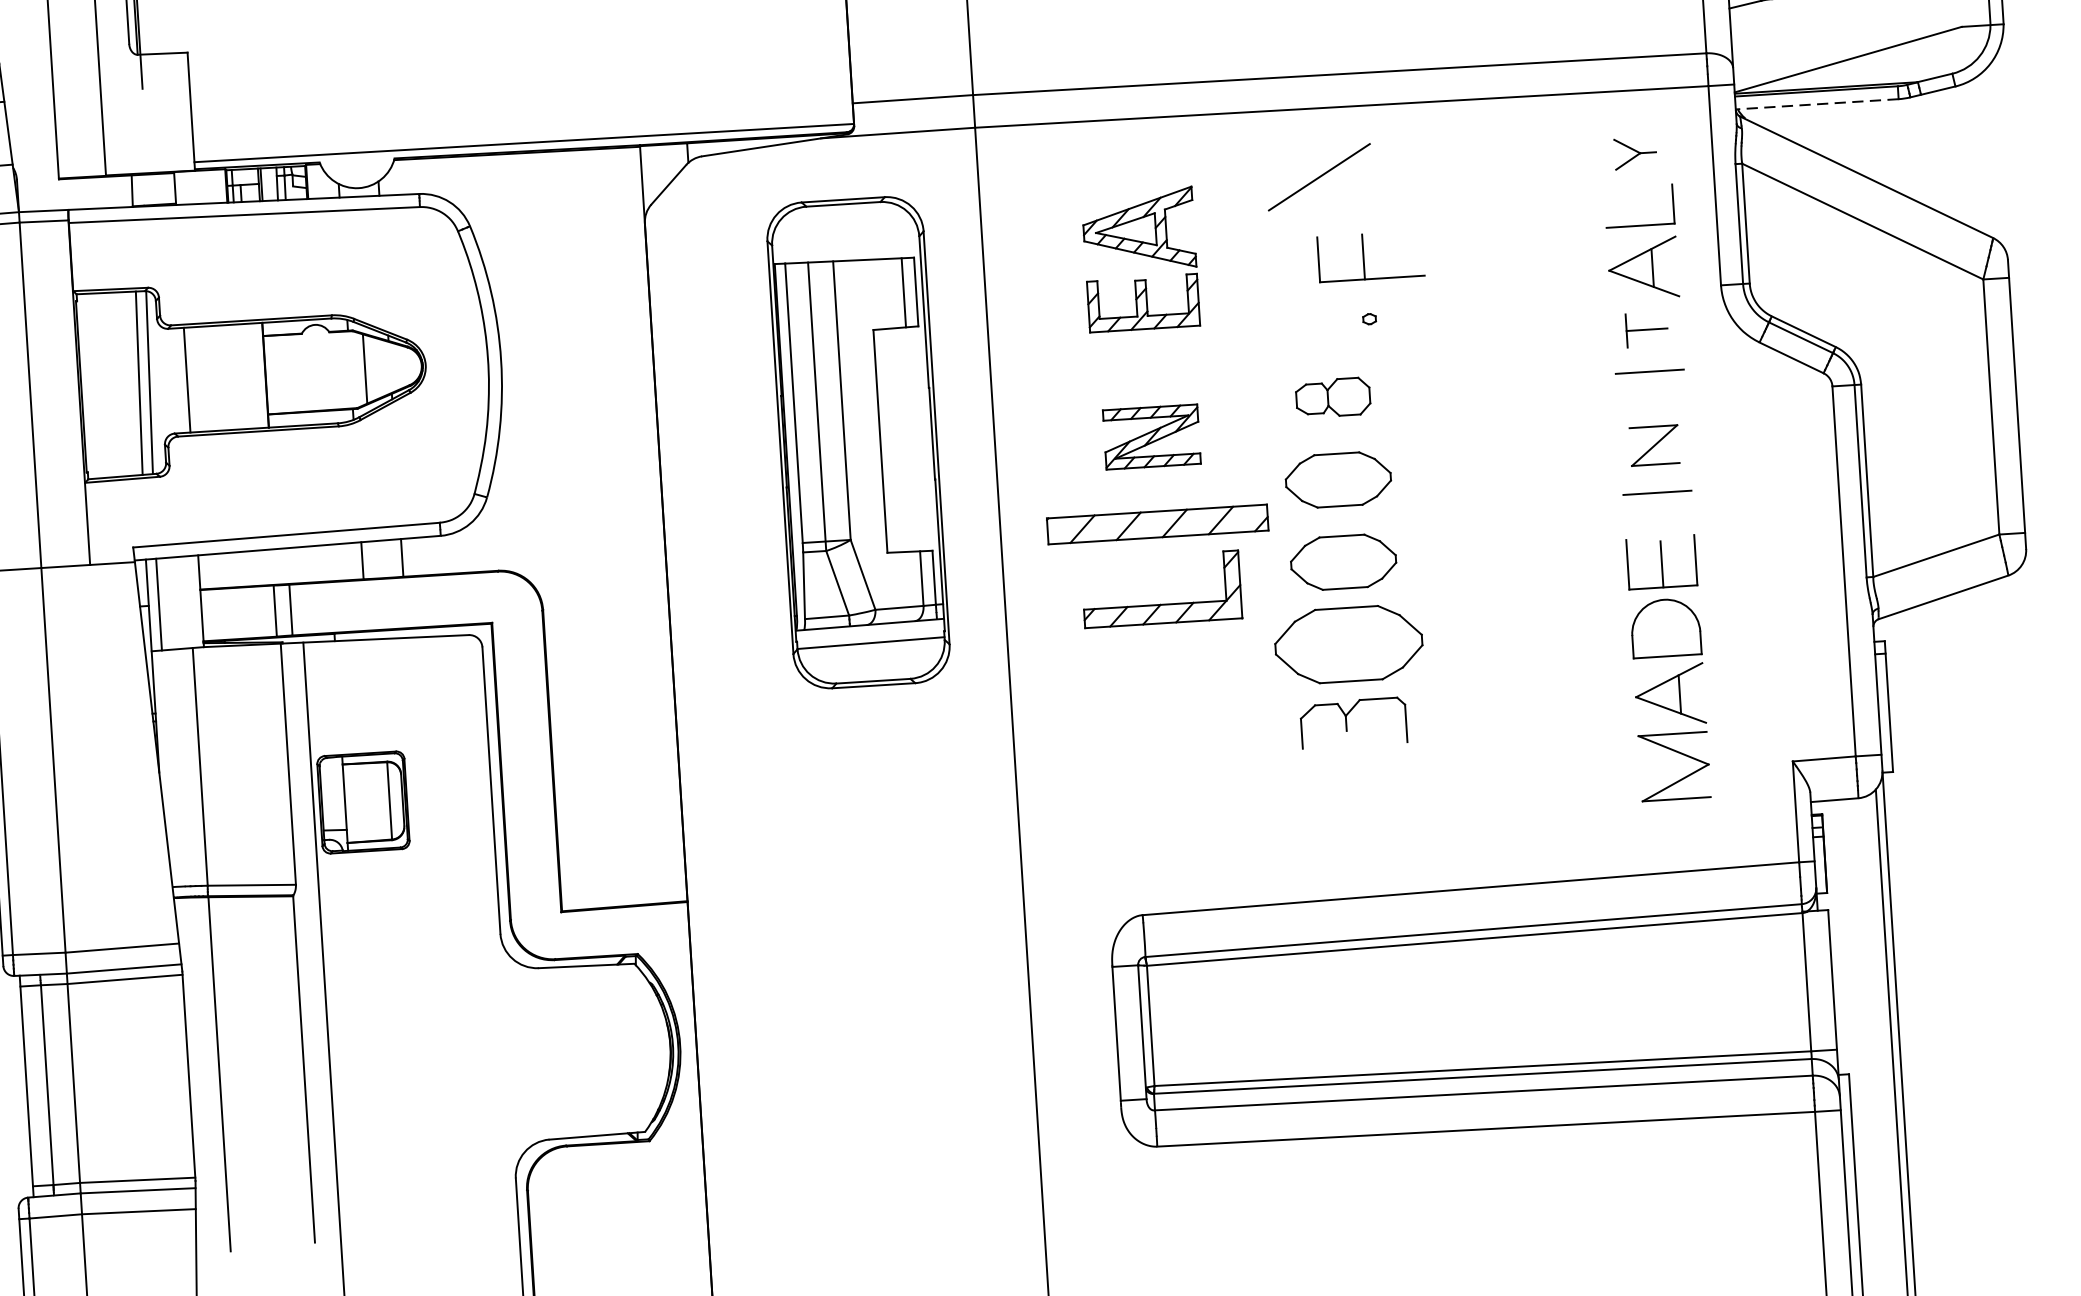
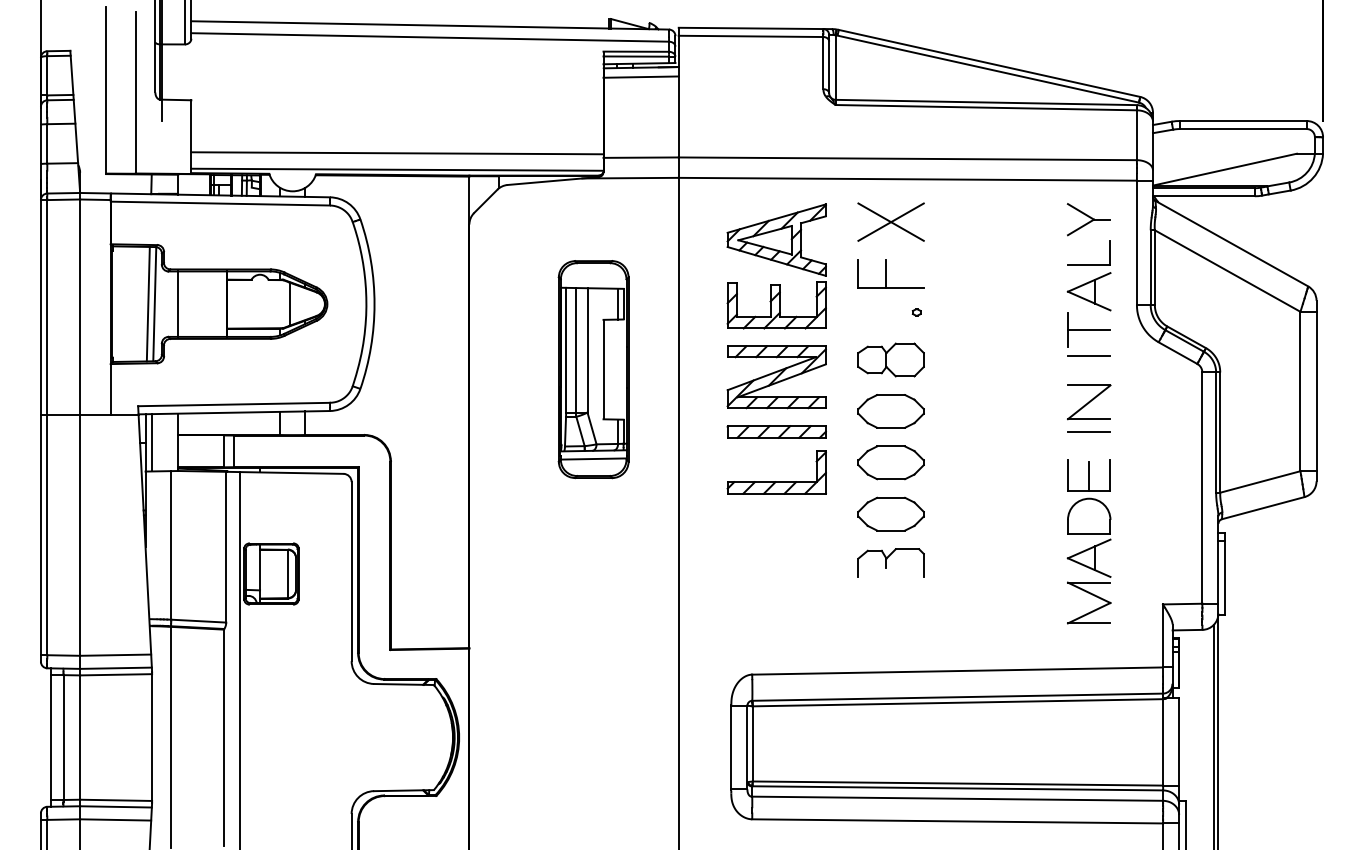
line: (1816, 104) -> (1203, 196), dashed -> solid
line: (522, 117) -> (397, 153), added
part: (1634, 153) -> (1088, 219), size x1.67
line: (1318, 176) -> (890, 221), added
part: (1369, 256) -> (890, 273), moved
part: (1140, 259) -> (776, 266), size x1.43
part: (1645, 329) -> (1088, 329), size x1.67
part: (1332, 397) -> (890, 359), size x1.43
part: (1151, 437) -> (776, 377), size x1.67
part: (858, 442) -> (593, 369), size x0.71
part: (1654, 445) -> (1089, 402), size x1.43
part: (1157, 523) -> (776, 431), size x0.71
part: (1347, 643) -> (890, 513), size x0.71

